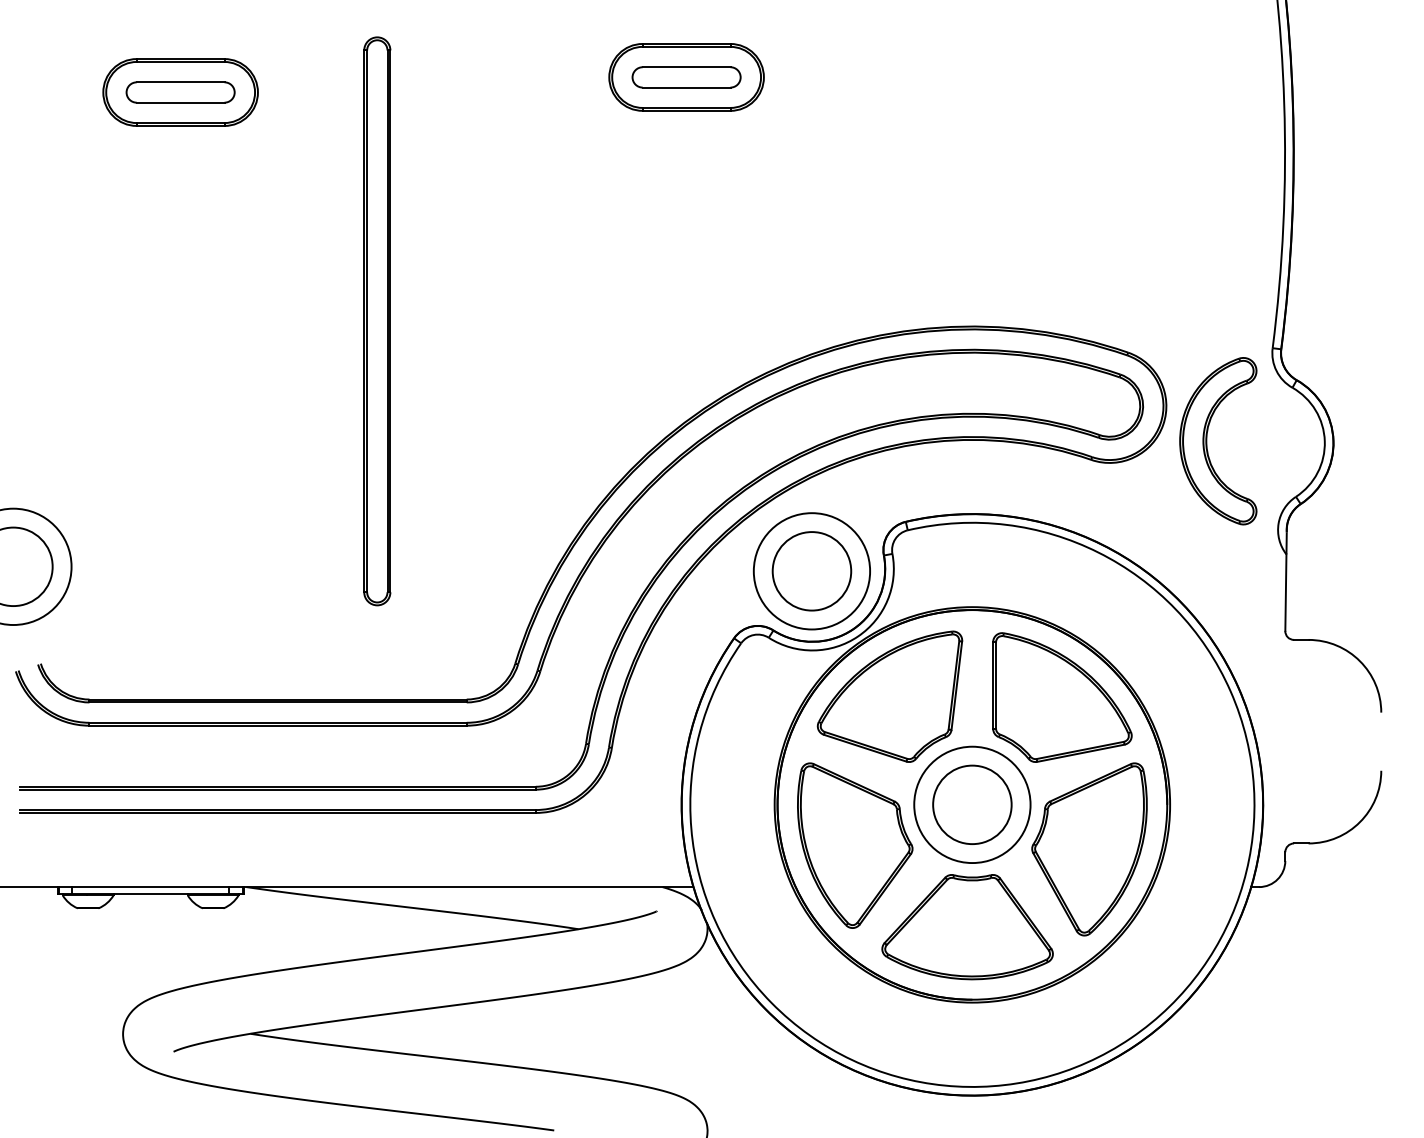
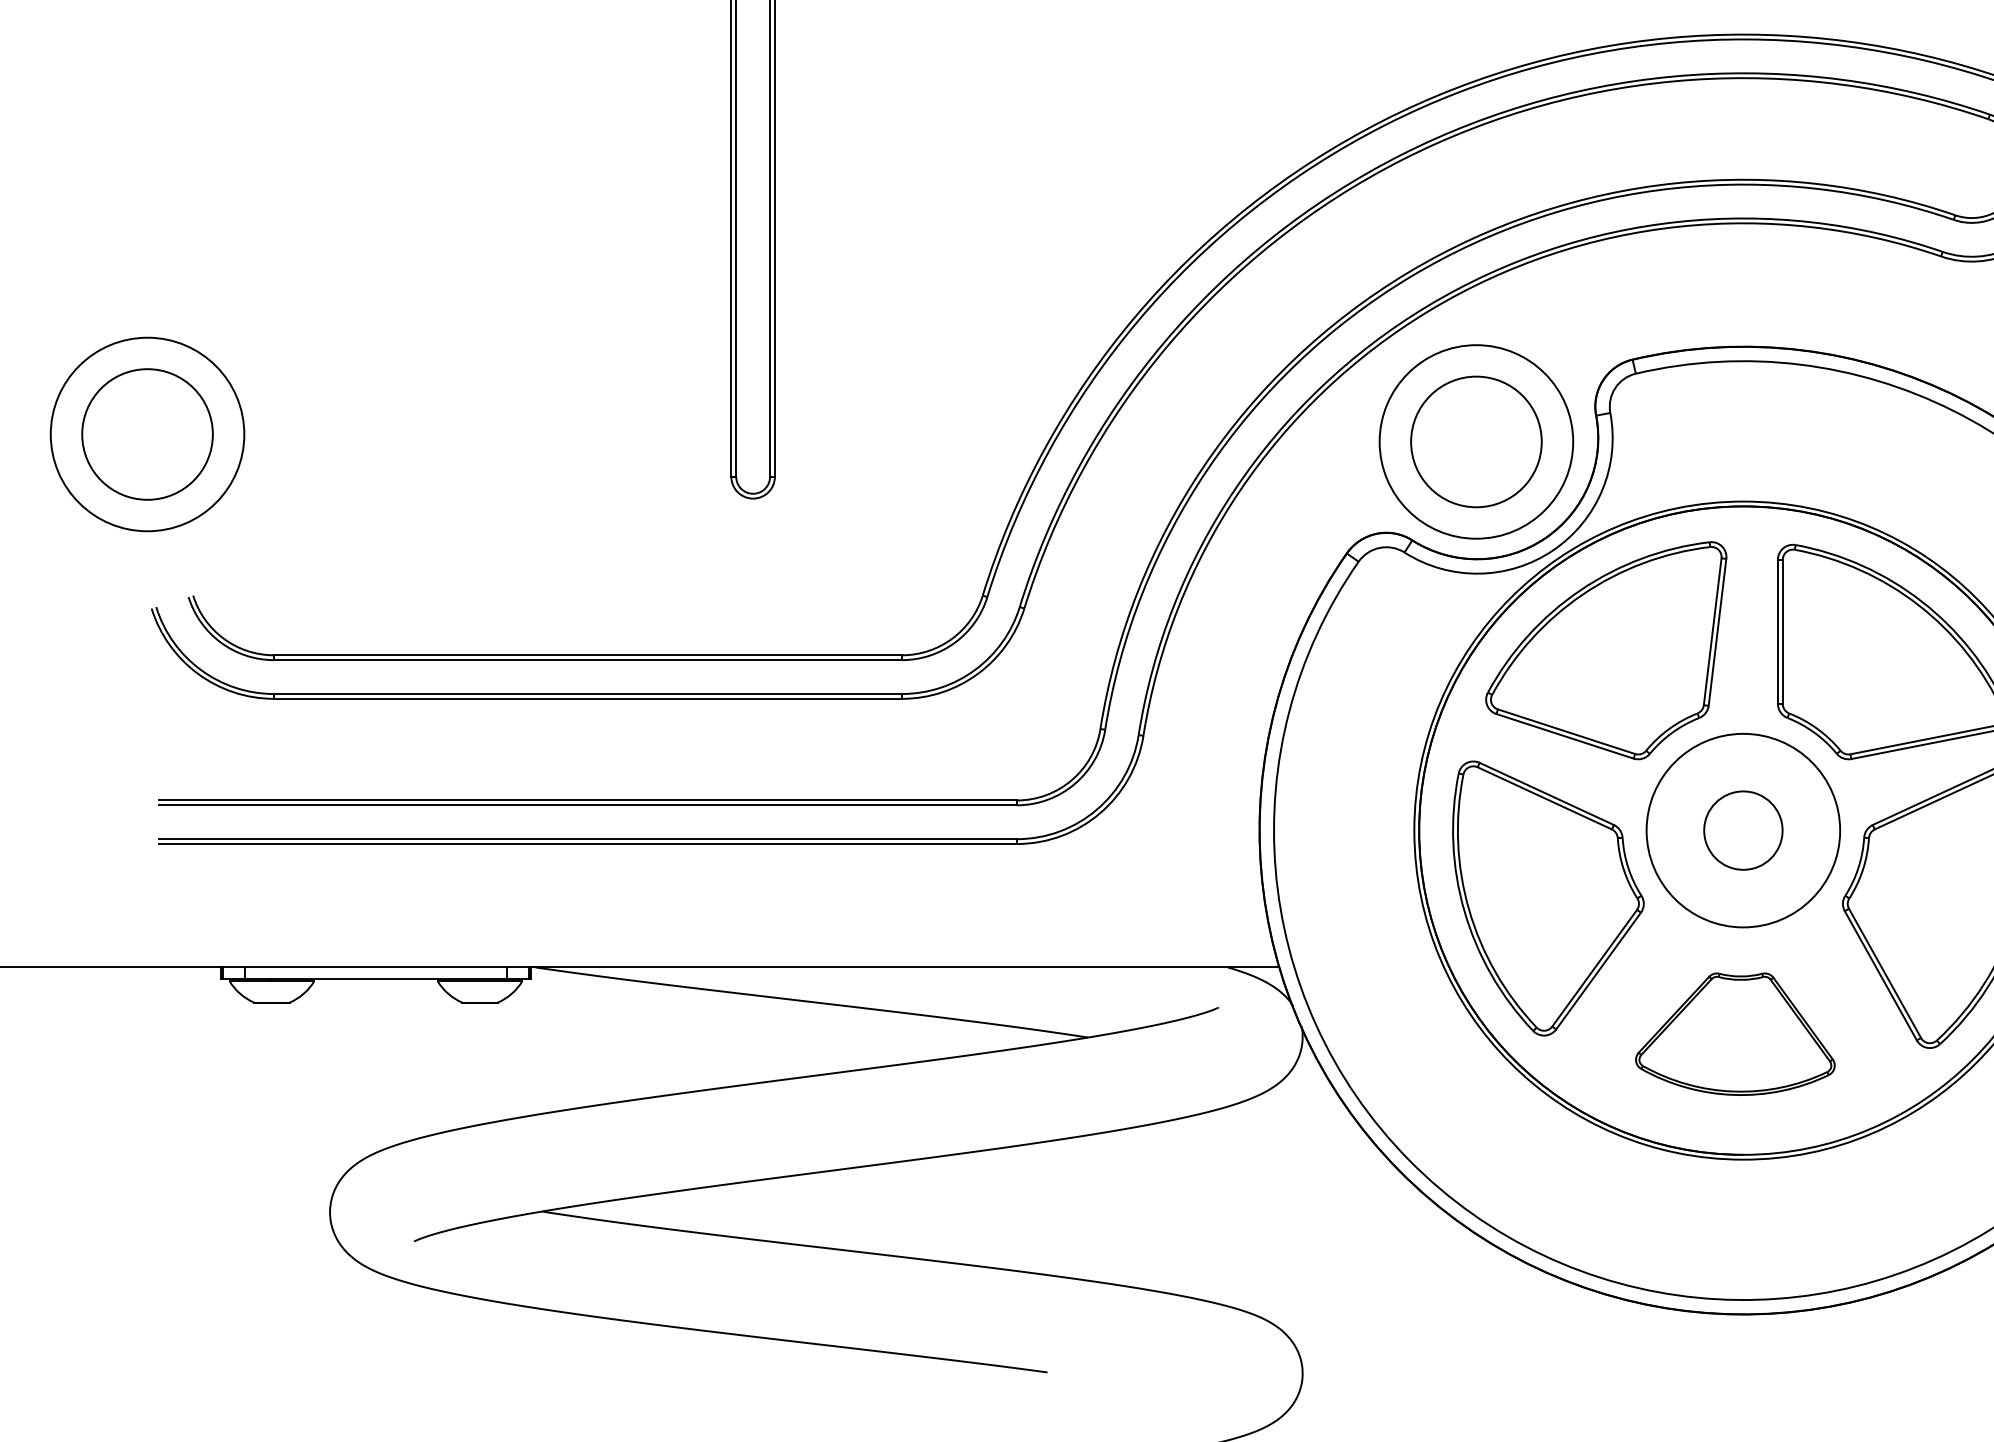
circle: (972, 804) -> (1743, 829), size x0.6
part: (967, 927) -> (1735, 1034), size x0.7

